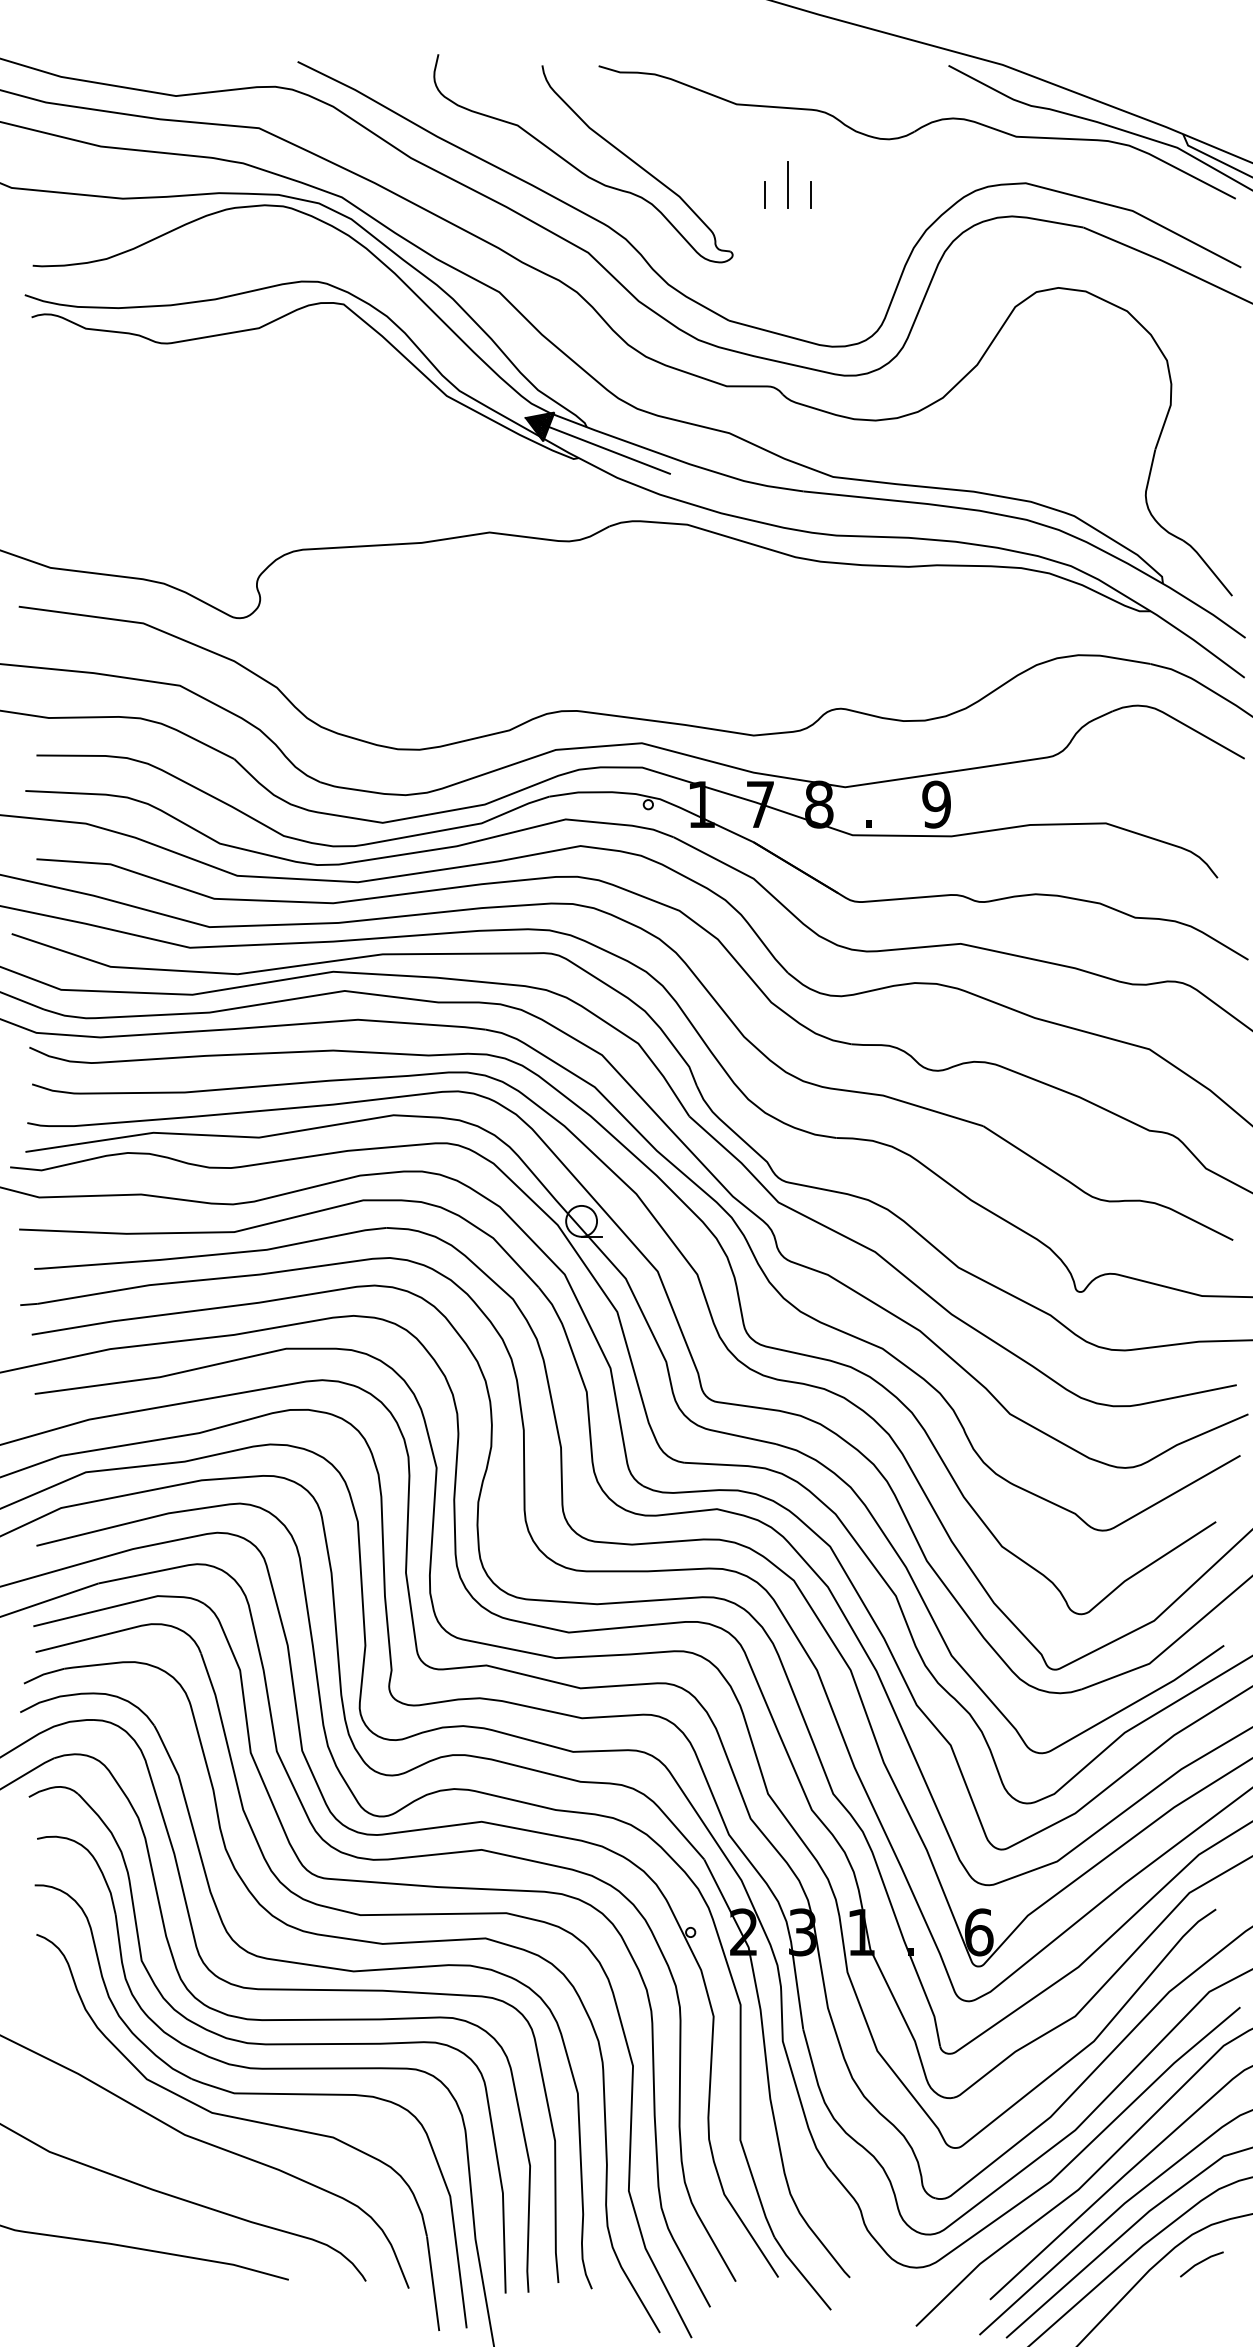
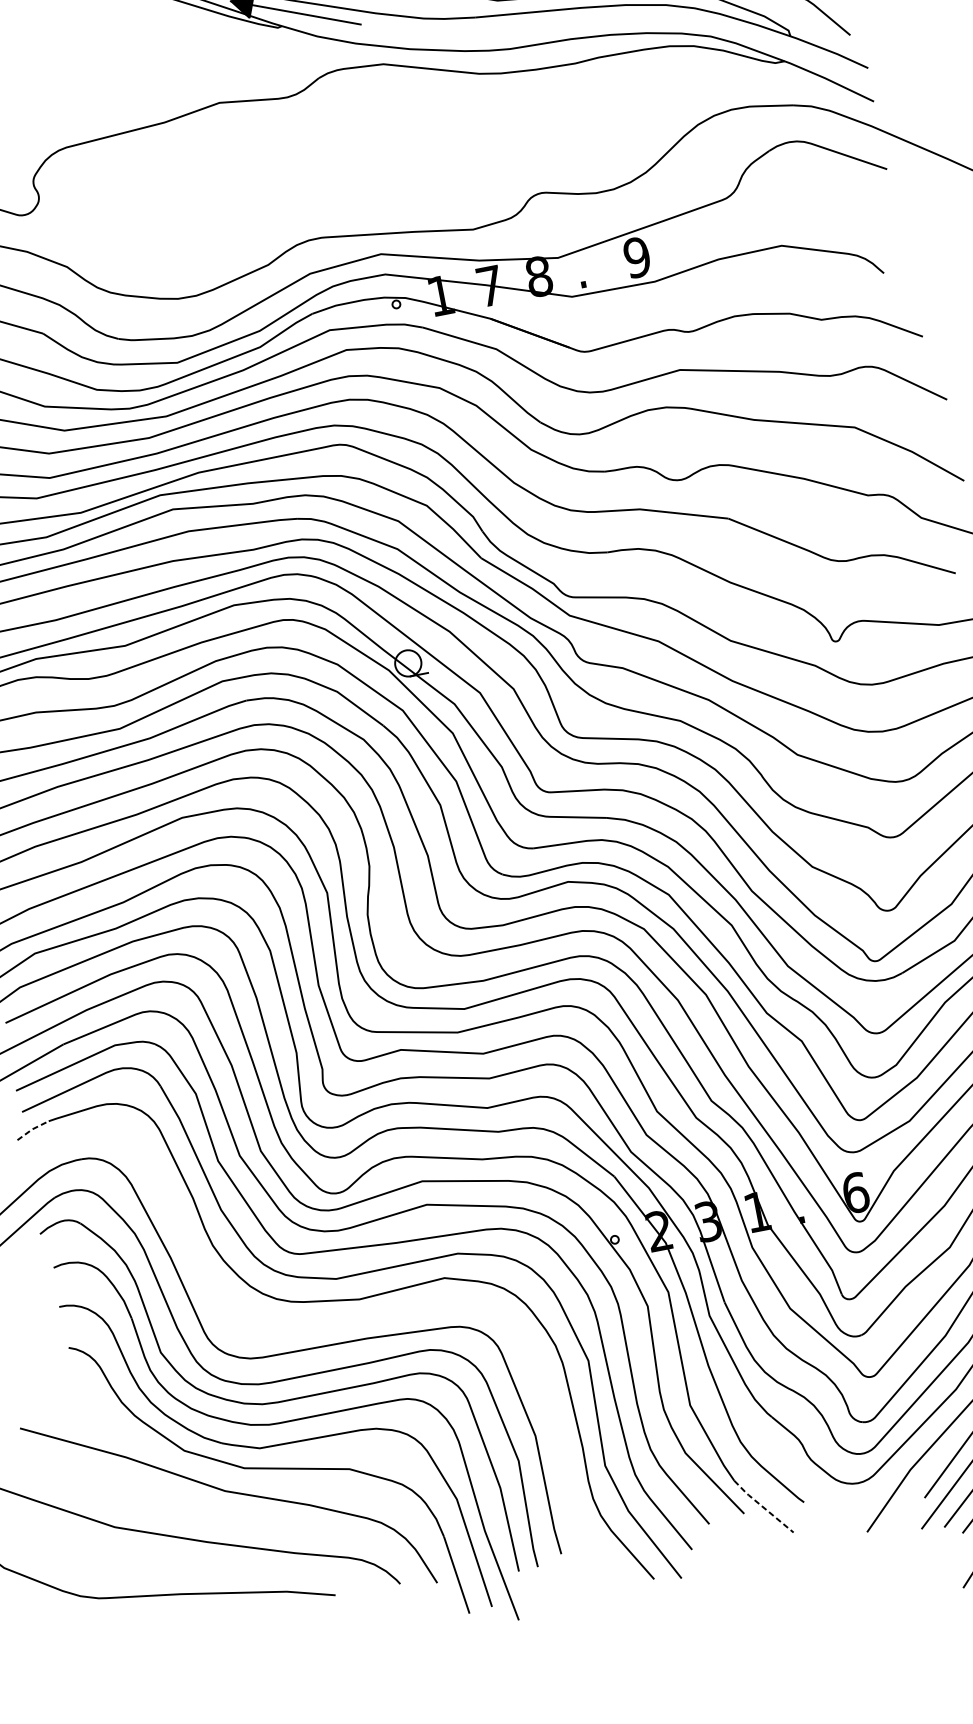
line: (43, 1674) -> (32, 1129), solid -> dashed
part: (311, 1966) -> (303, 1329), removed
line: (800, 2273) -> (762, 1506), solid -> dashed

